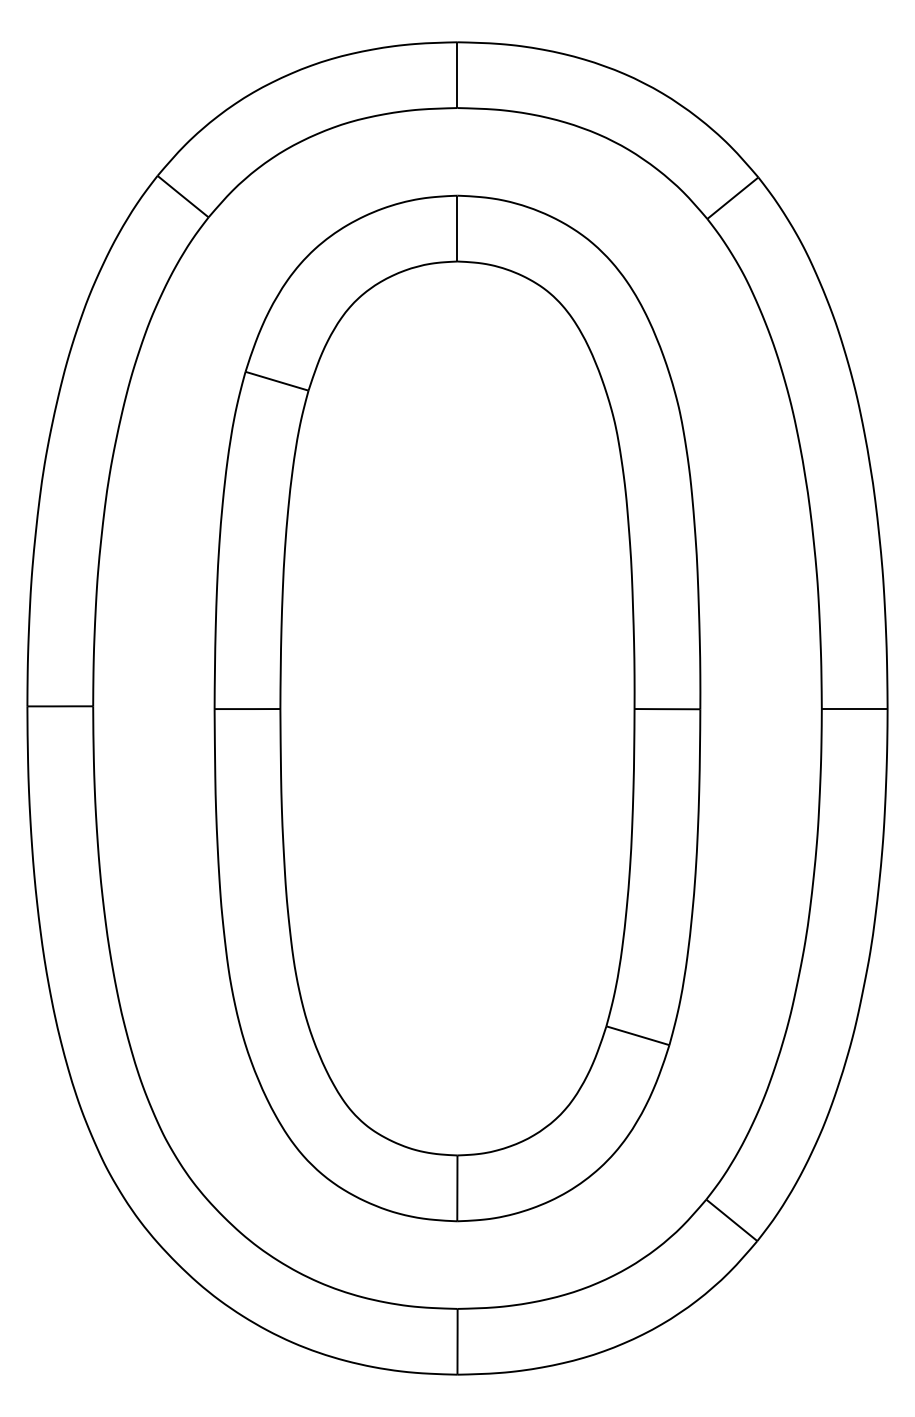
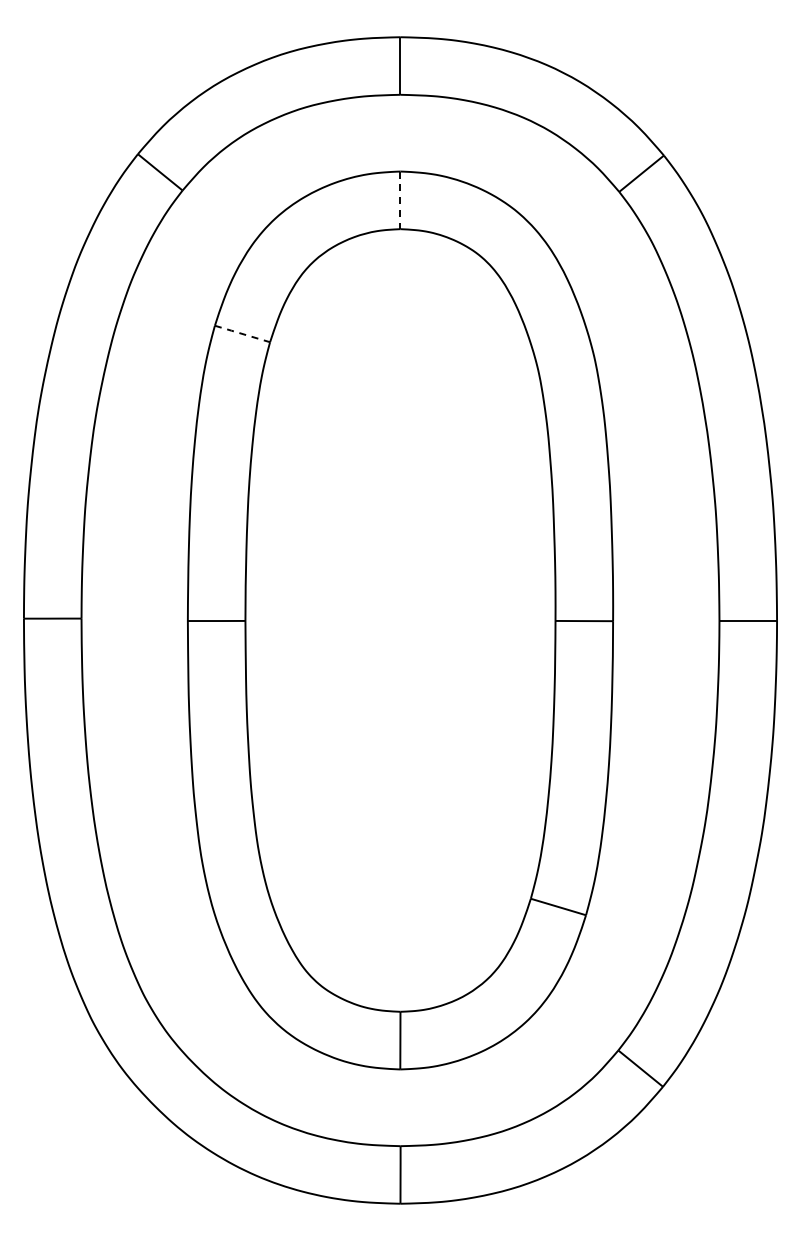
line: (457, 228) -> (400, 200), solid -> dashed
line: (277, 381) -> (242, 334), solid -> dashed

